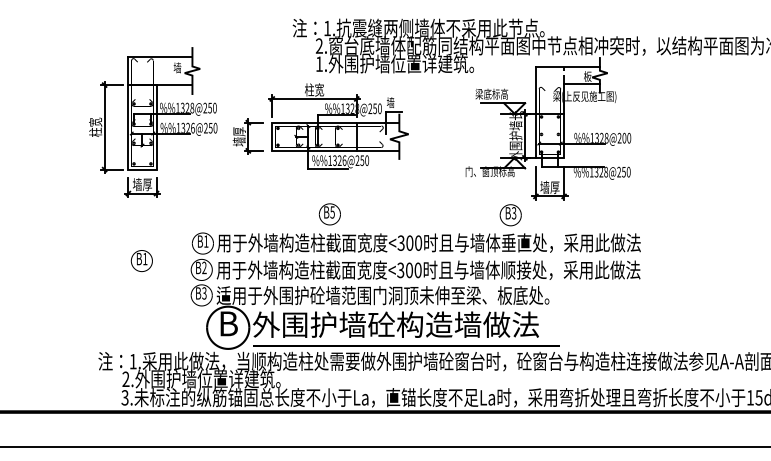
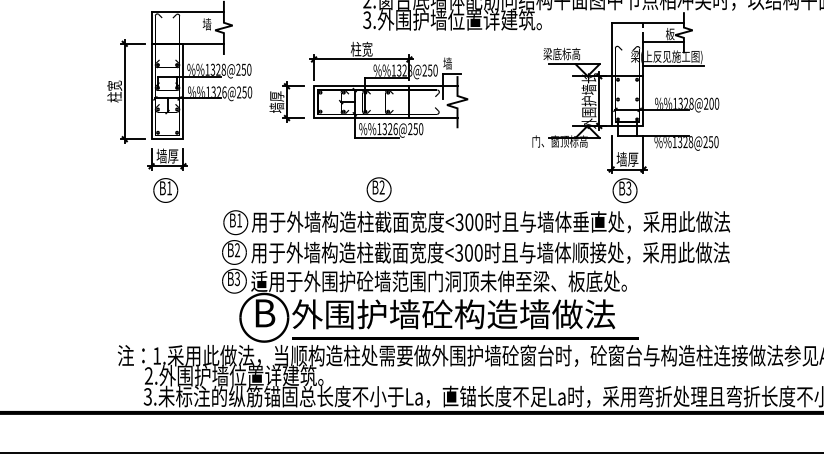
text: (318, 63) -> (366, 19), 1. -> 3.
line: (590, 104) -> (673, 65), added
text: (332, 212) -> (382, 187), B5 -> B2
text: (510, 215) -> (624, 191), moved
text: (141, 261) -> (165, 191), moved

